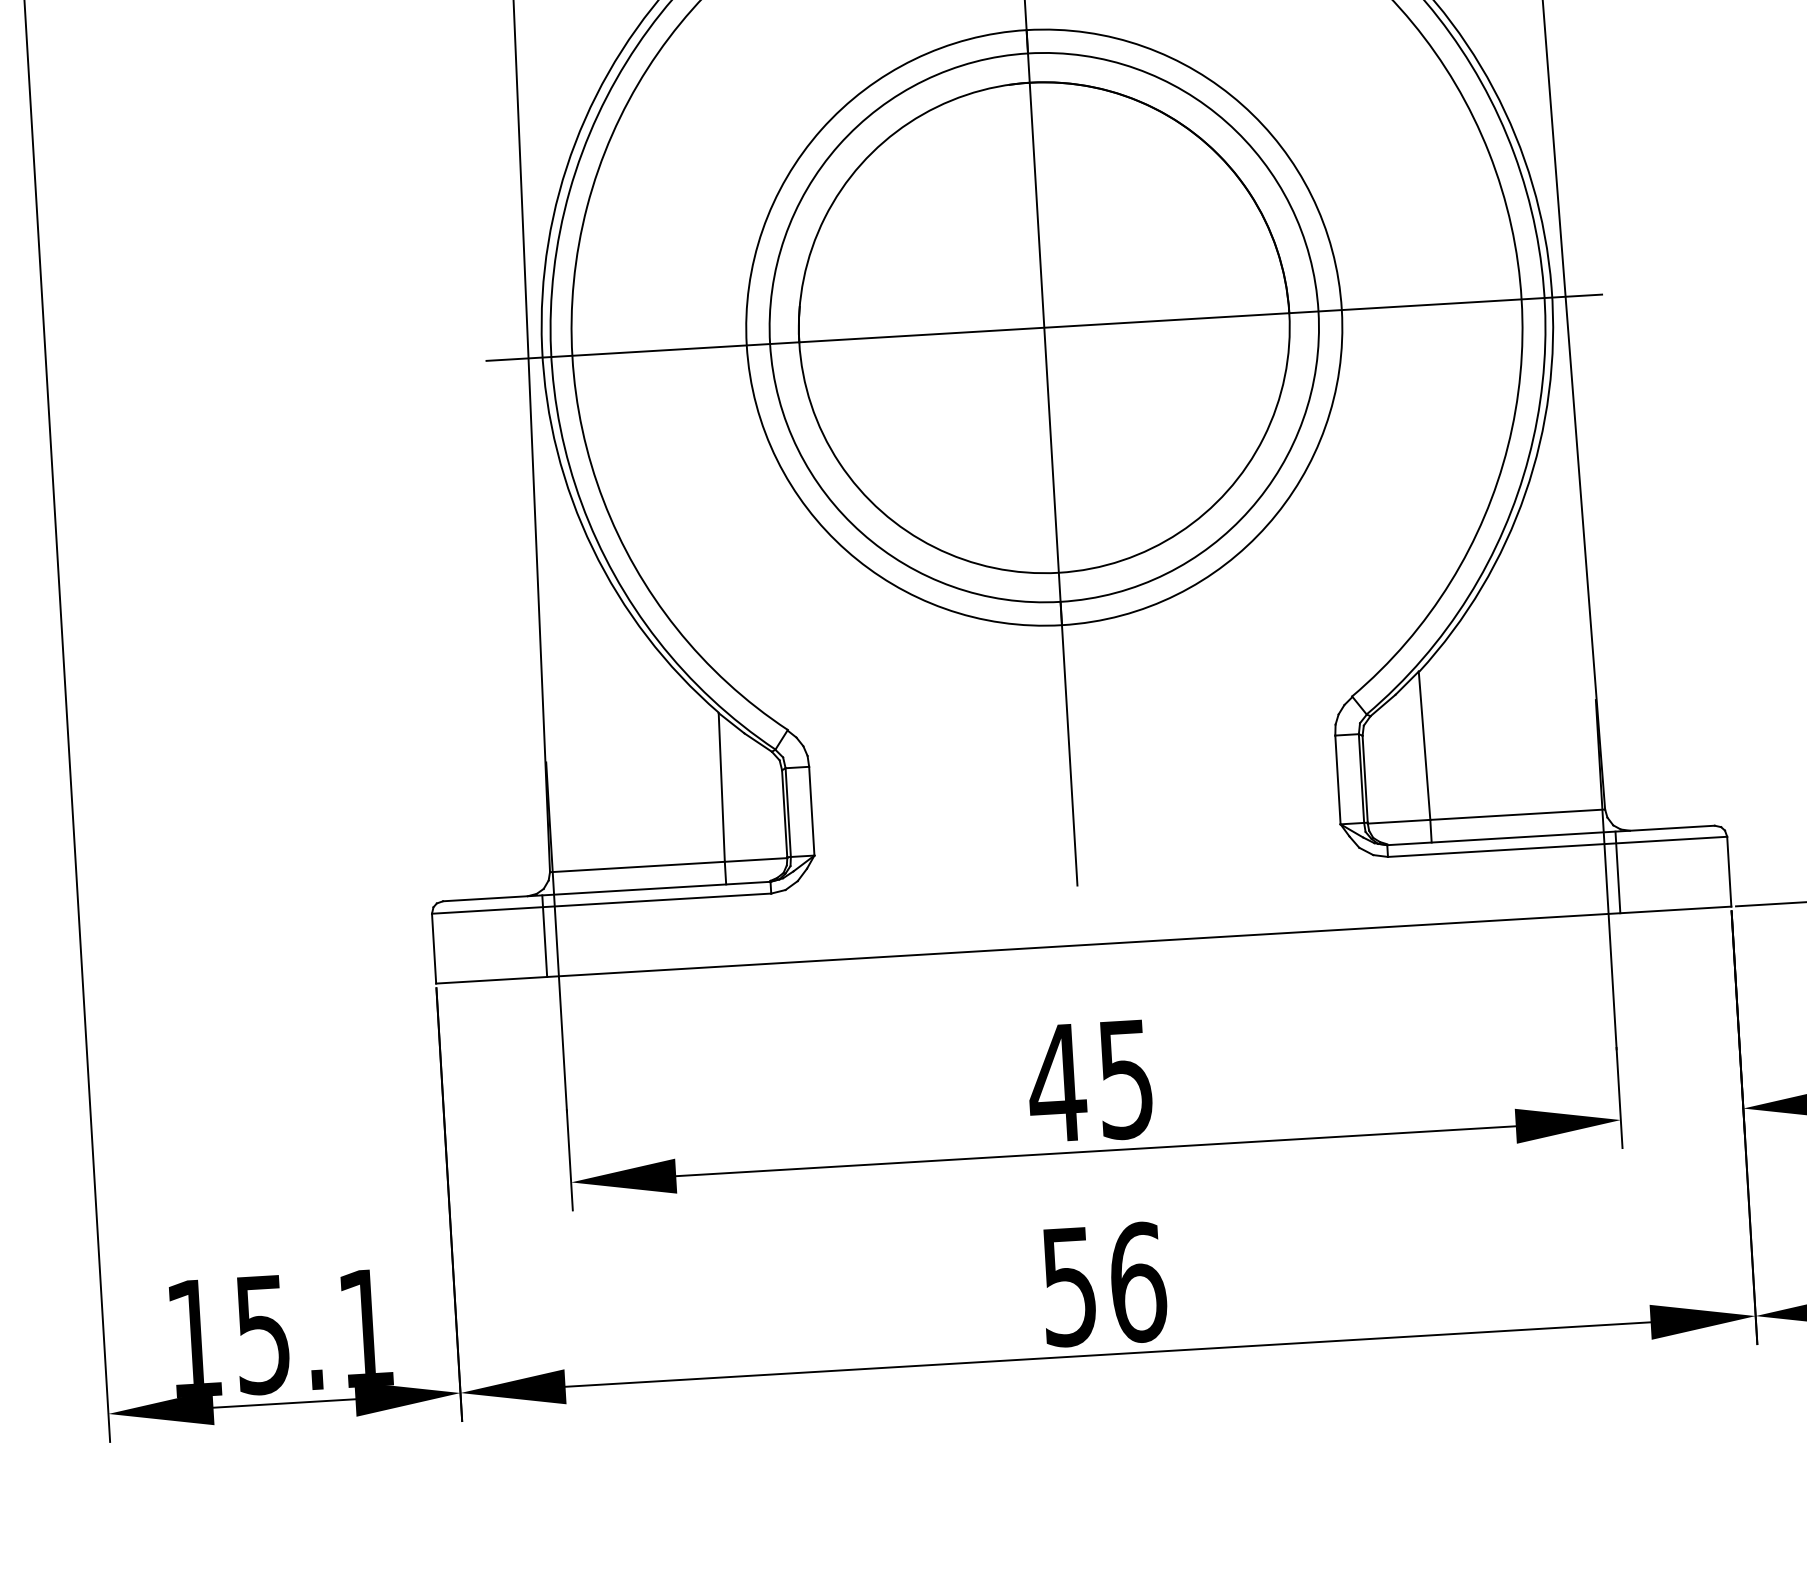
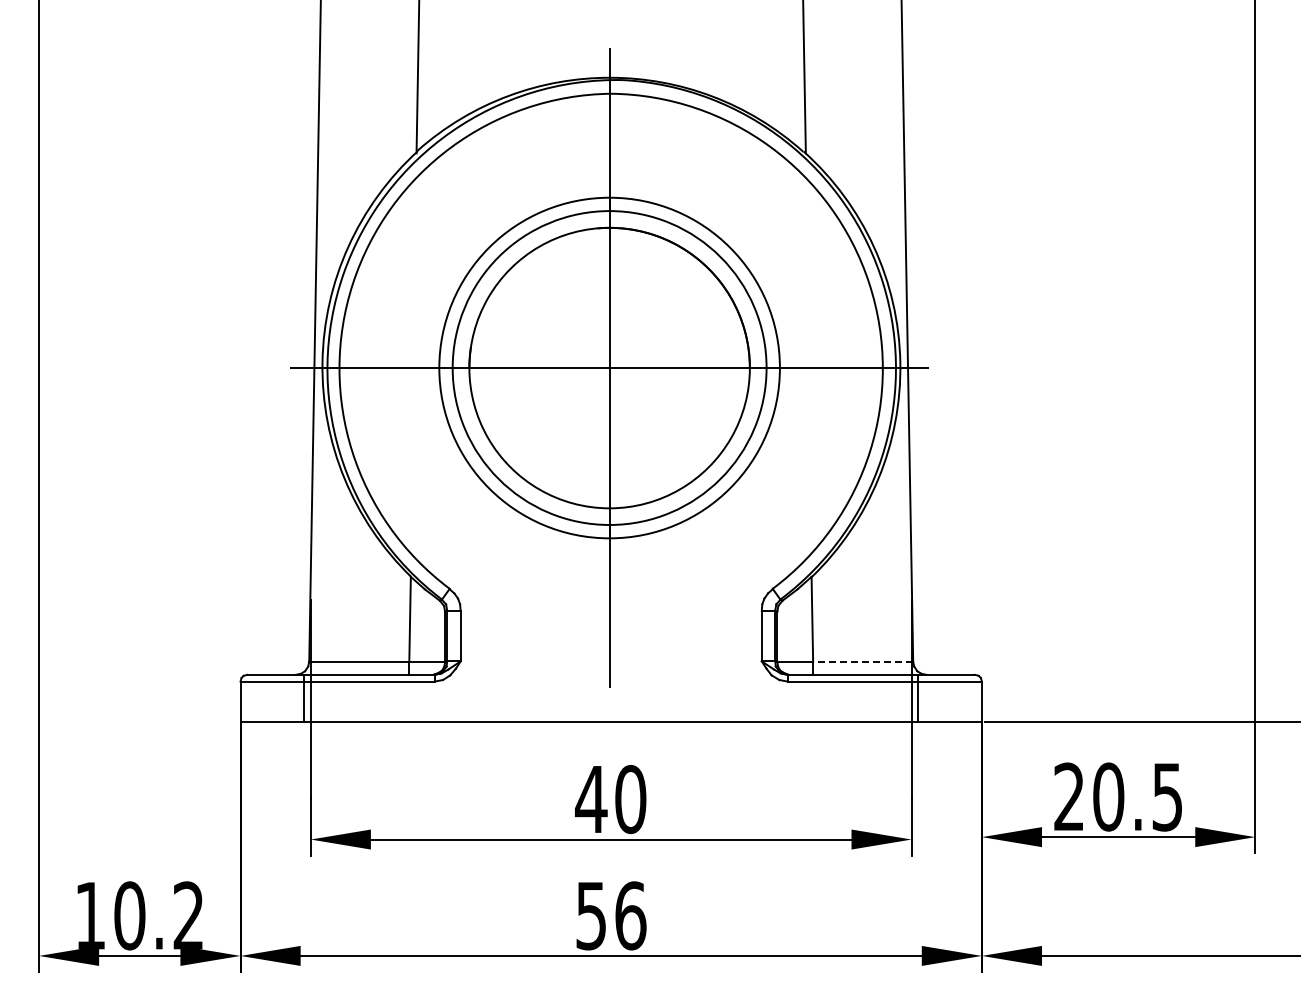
line: (1516, 814) -> (862, 661), solid -> dashed
text: (1125, 1079) -> (630, 799), 45 -> 40
text: (312, 1330) -> (158, 915), 15.1 -> 10.2

